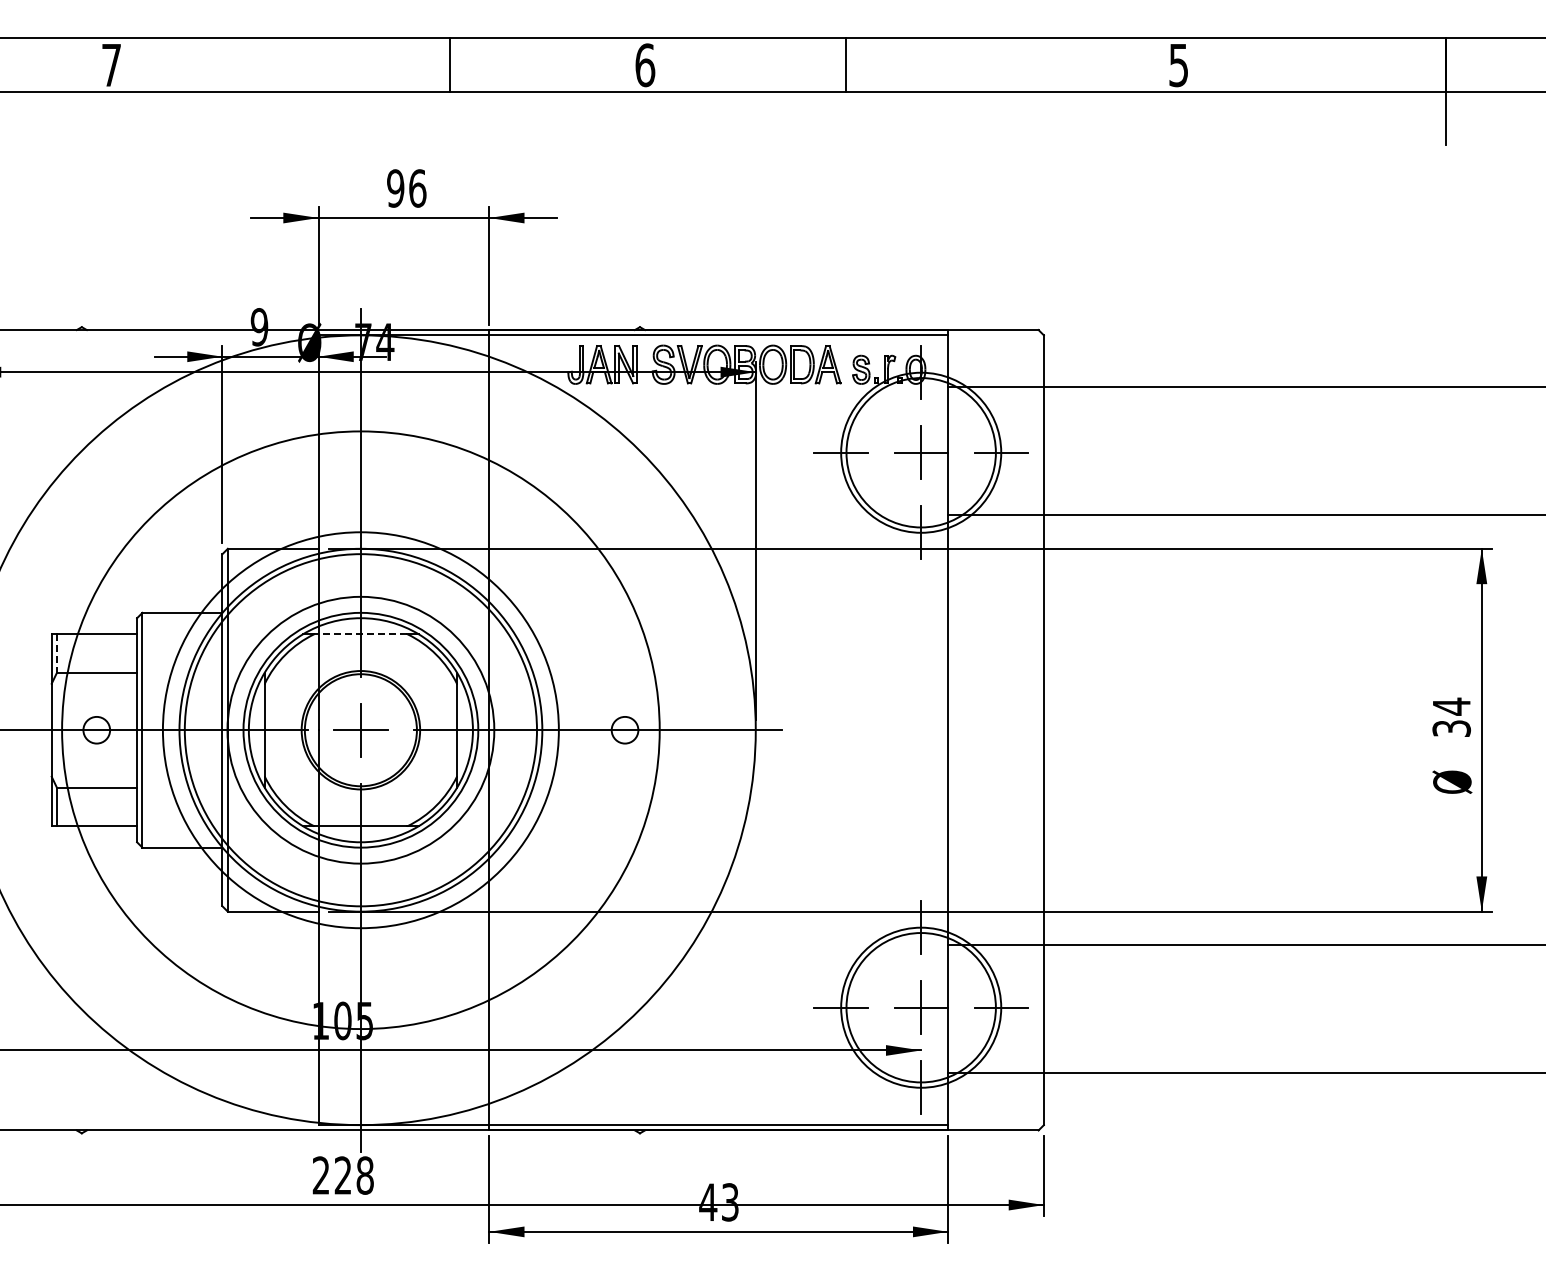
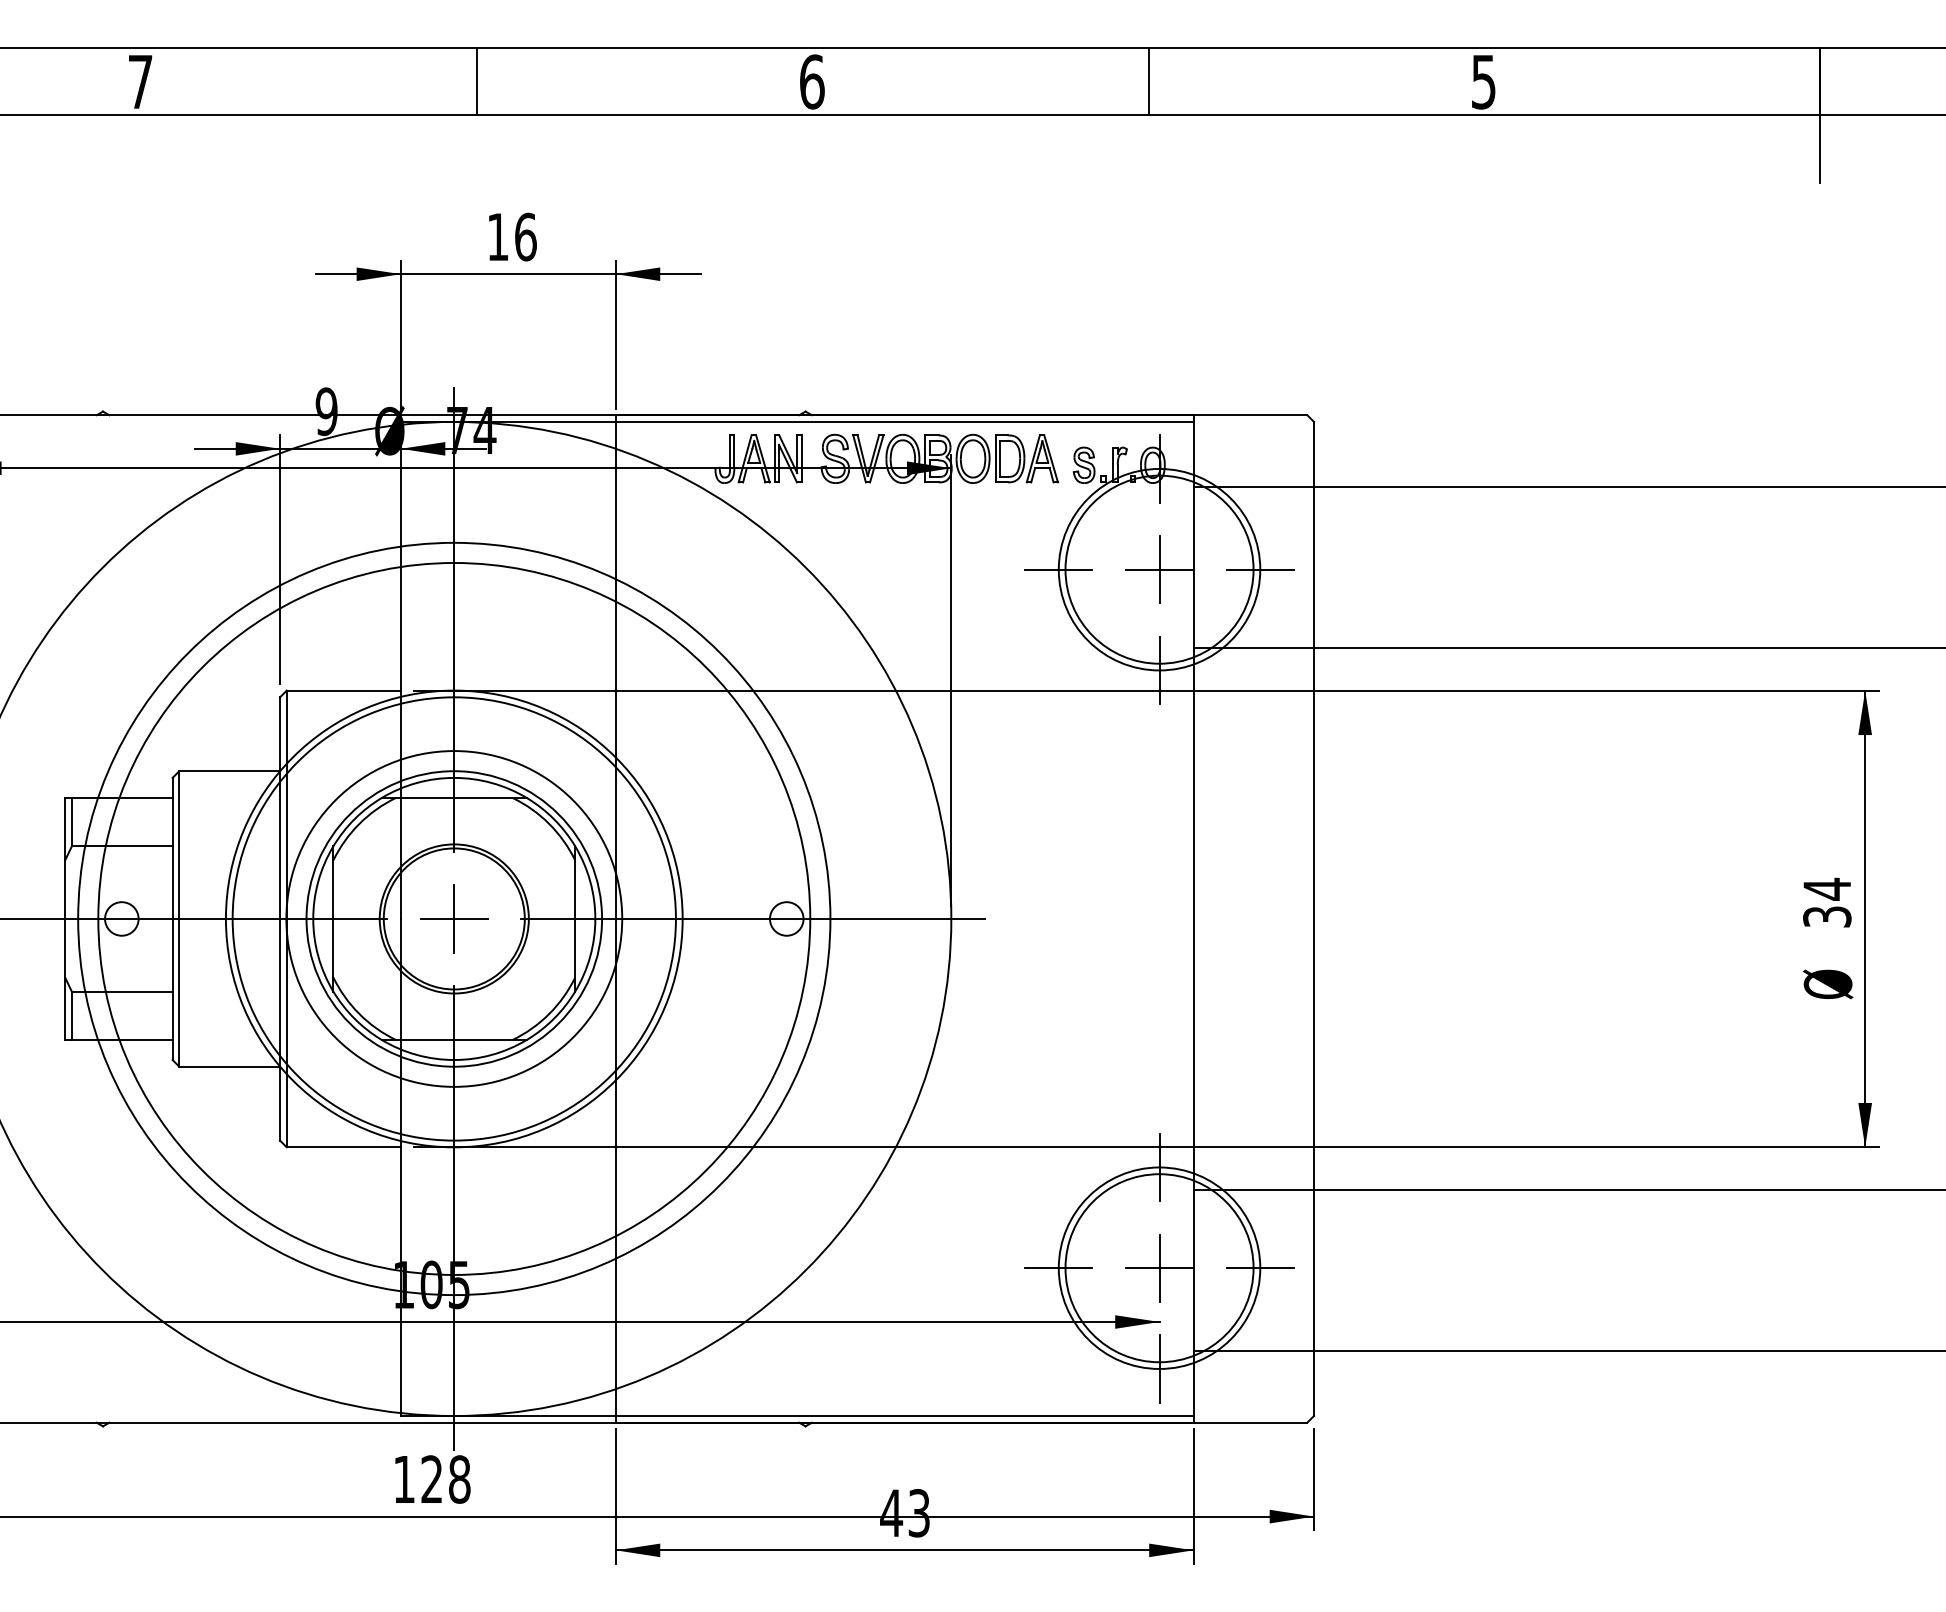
line: (449, 64) -> (476, 80), moved
line: (845, 64) -> (1148, 80), moved
text: (395, 188) -> (497, 237), 96 -> 16
line: (360, 634) -> (453, 798), dashed -> solid
line: (57, 653) -> (72, 822), dashed -> solid
circle: (360, 730) -> (453, 919), size x1.43
text: (320, 1175) -> (403, 1479), 228 -> 128

